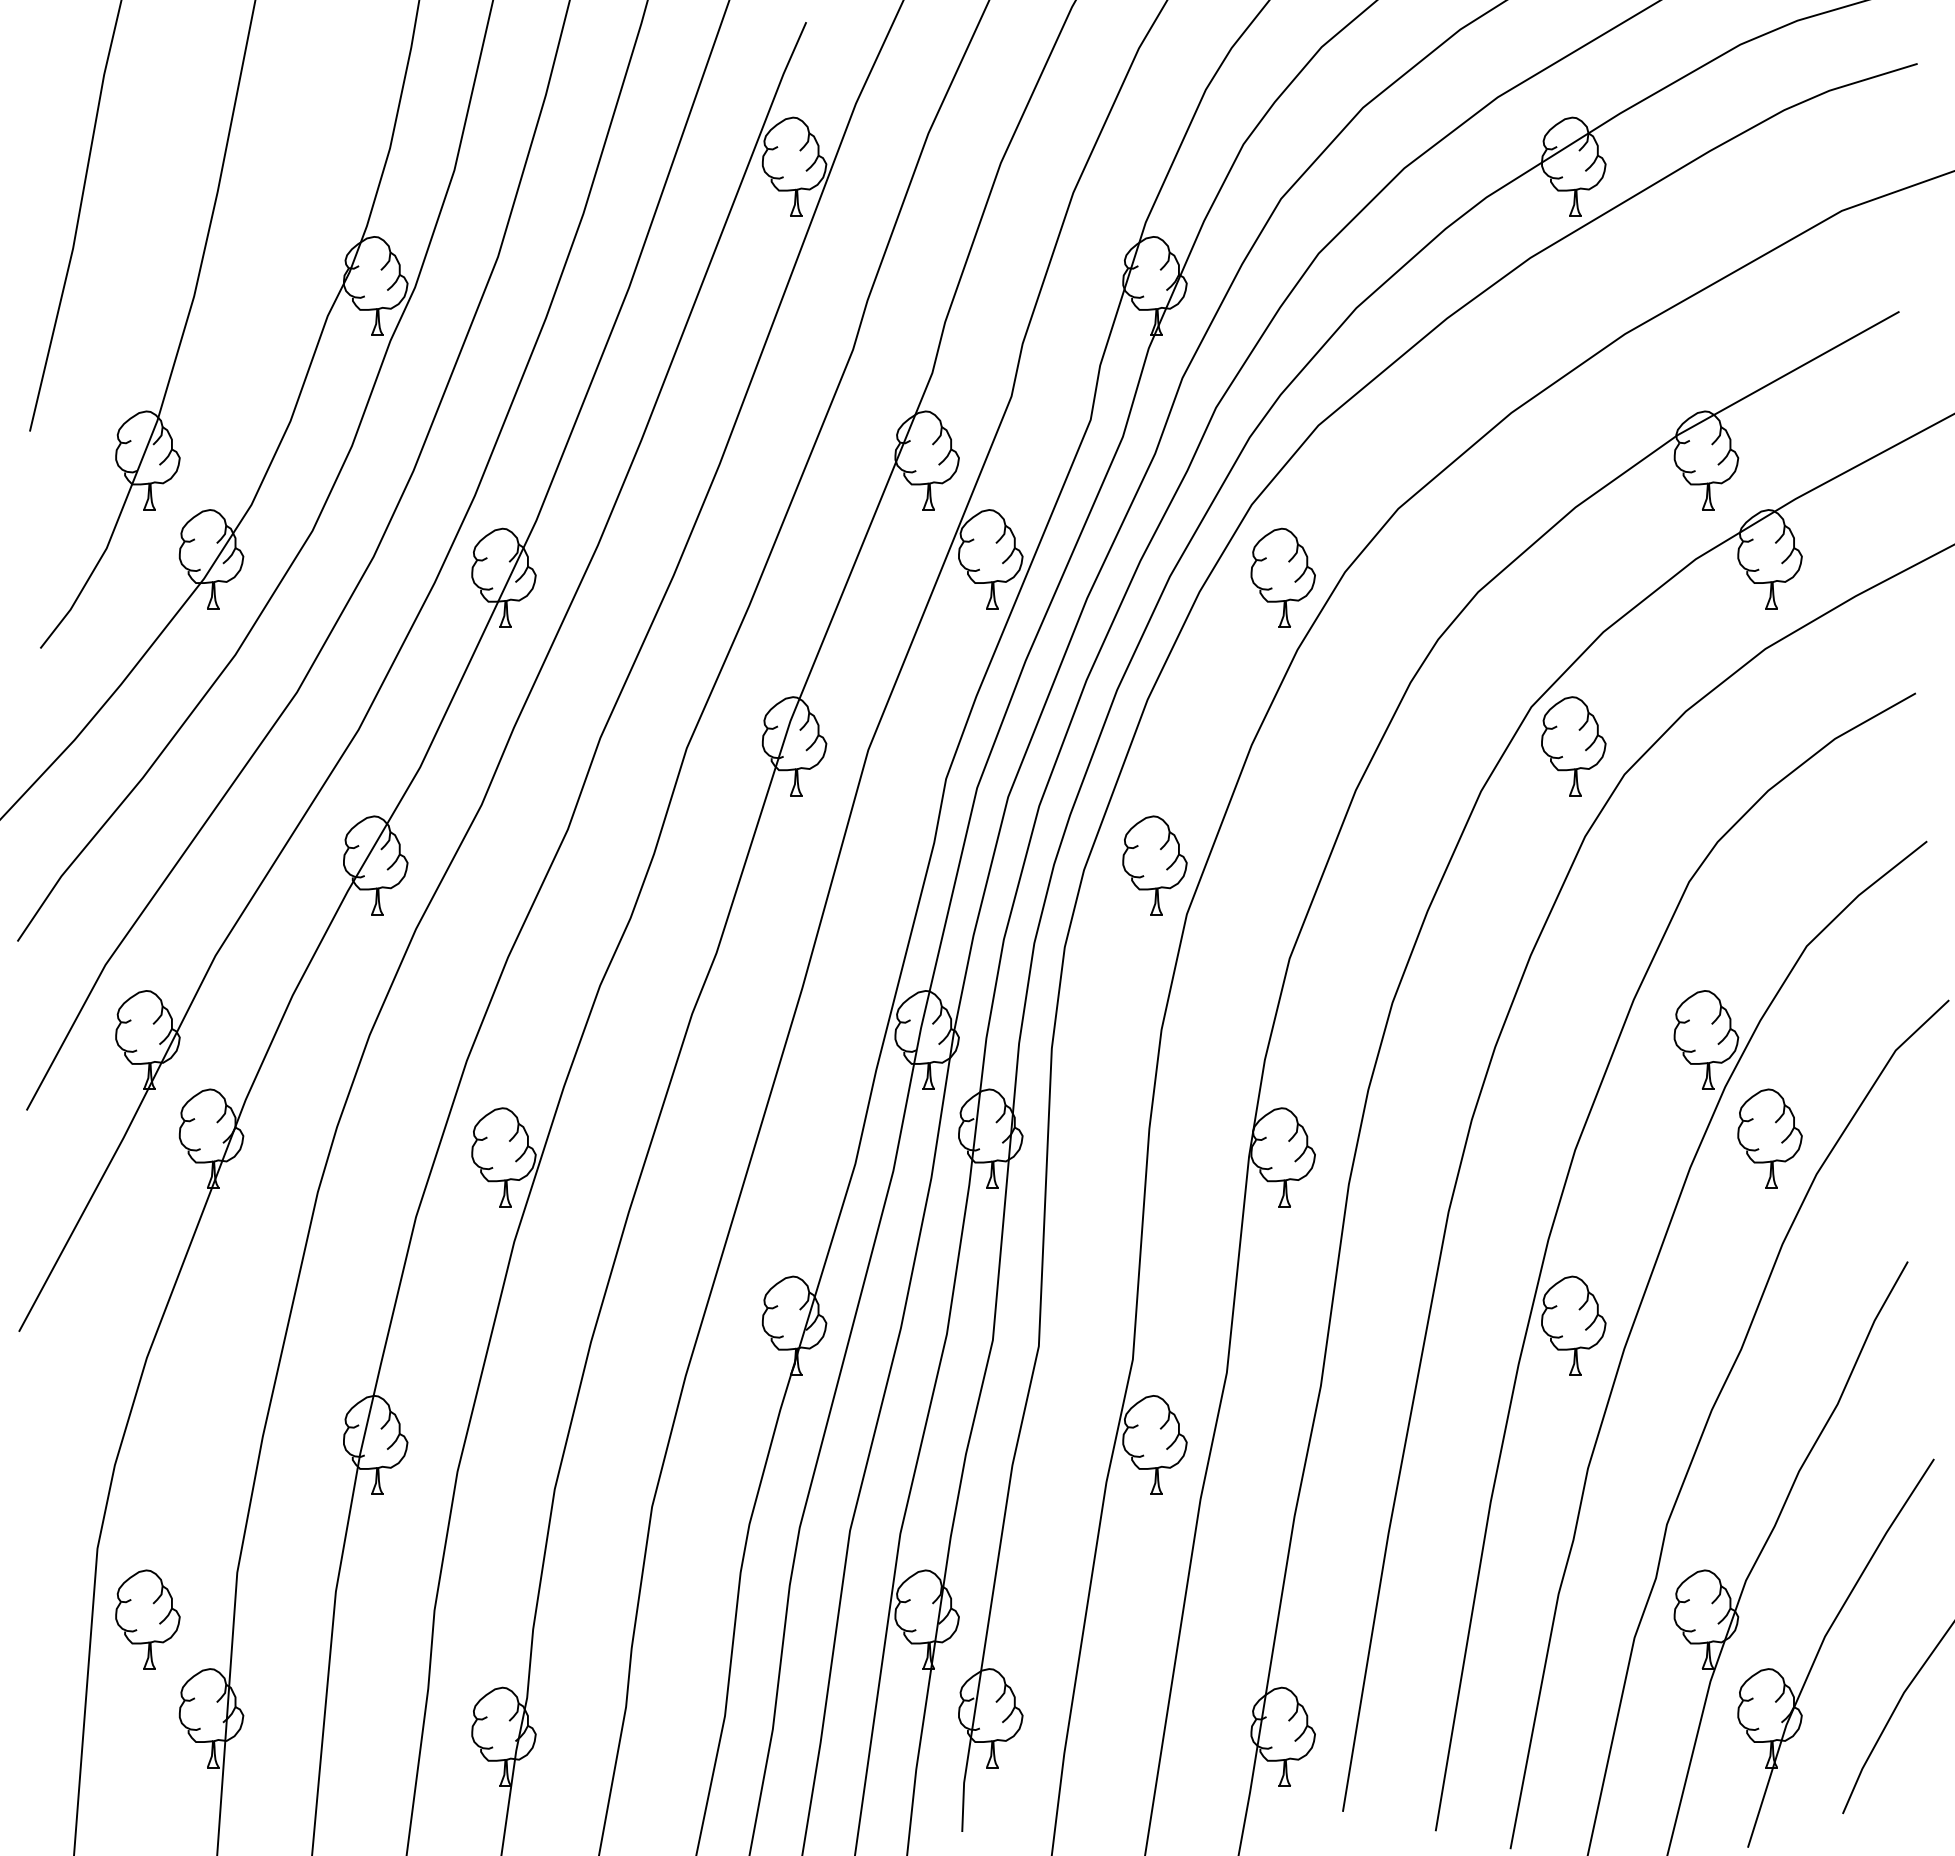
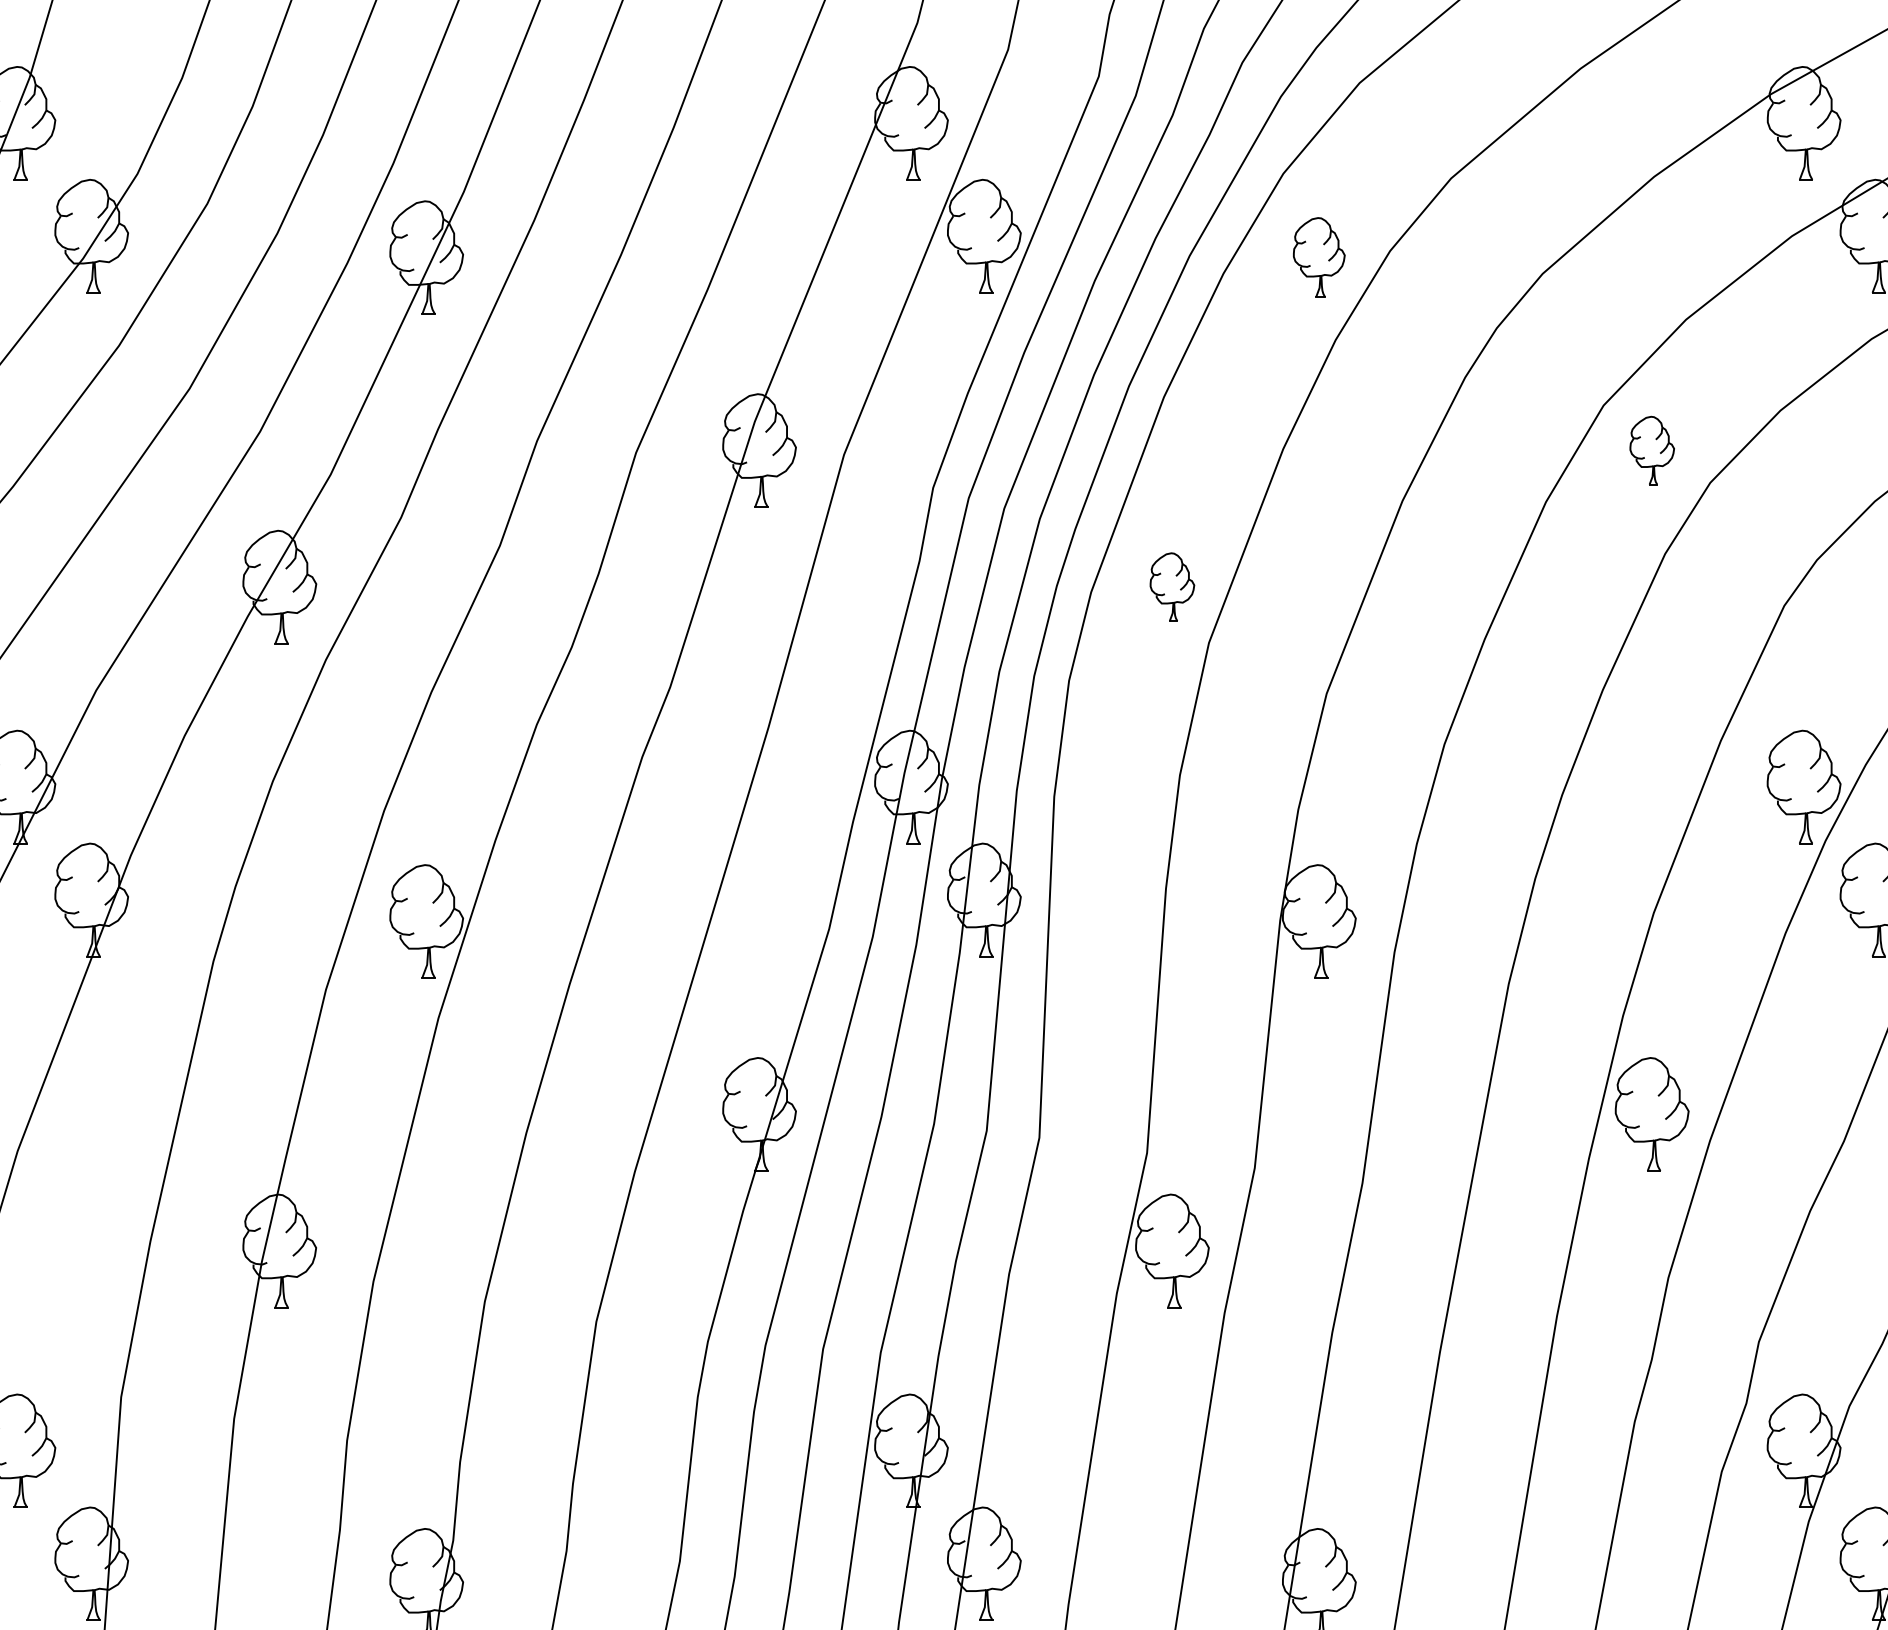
part: (1282, 577) -> (1318, 257), size x0.7
part: (1573, 746) -> (1651, 450), size x0.6
part: (1154, 865) -> (1171, 587), size x0.6

